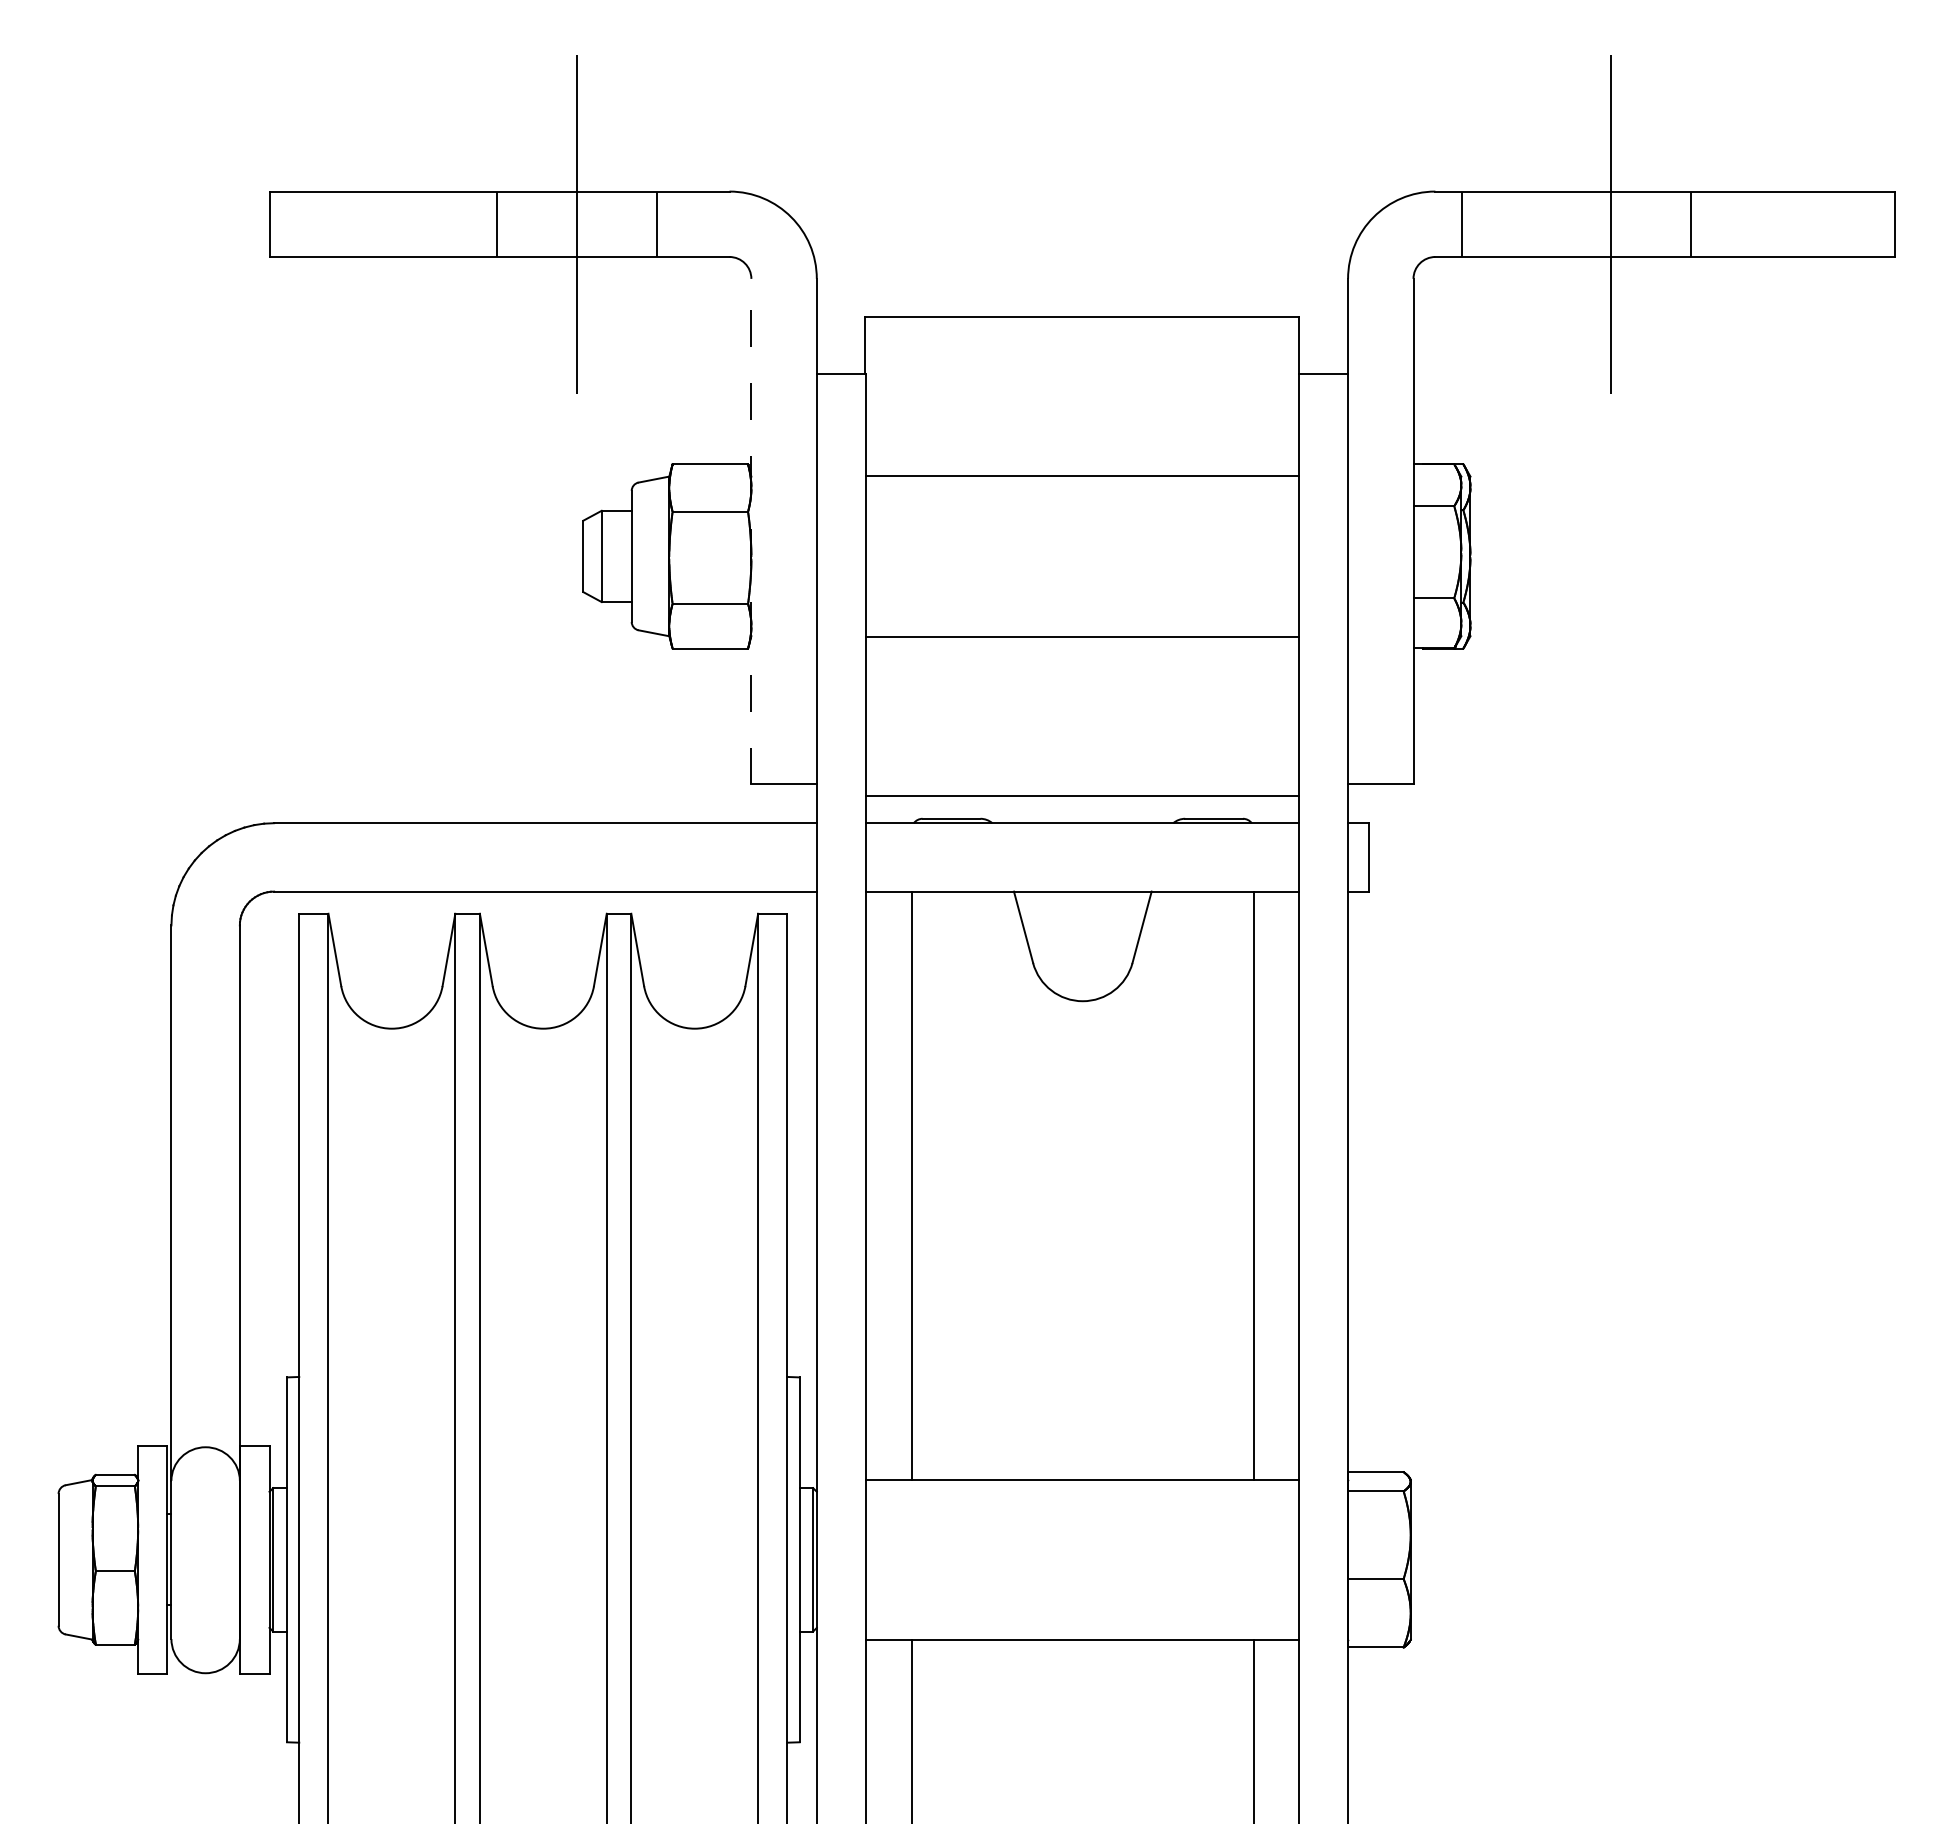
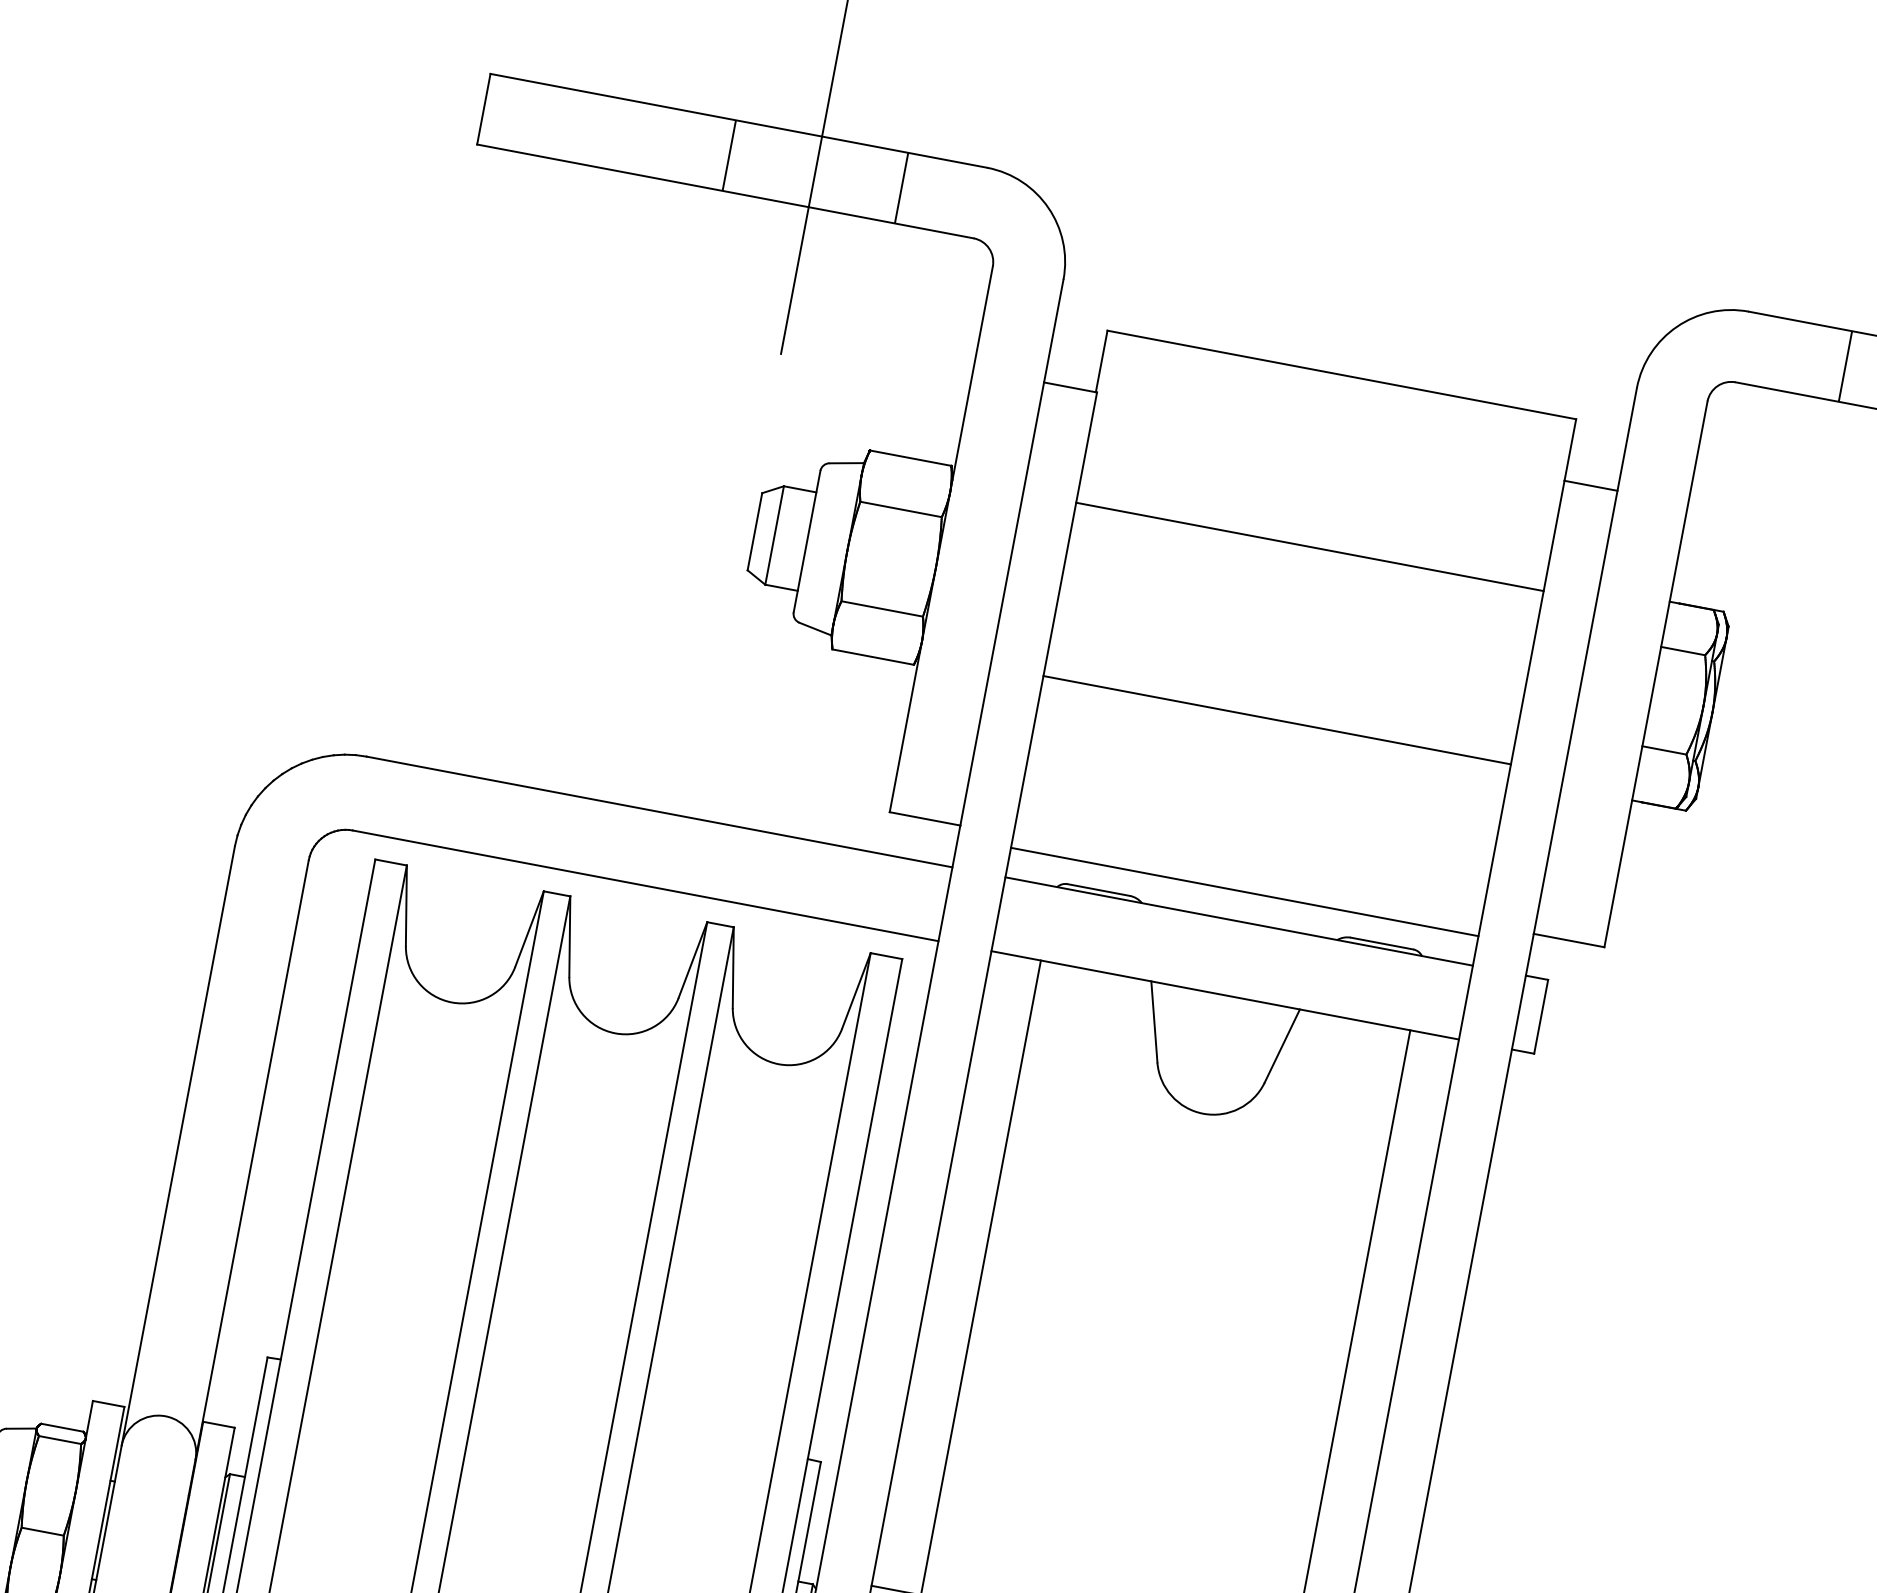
line: (1461, 224) -> (1844, 366), moved
line: (751, 531) -> (941, 539), dashed -> solid

